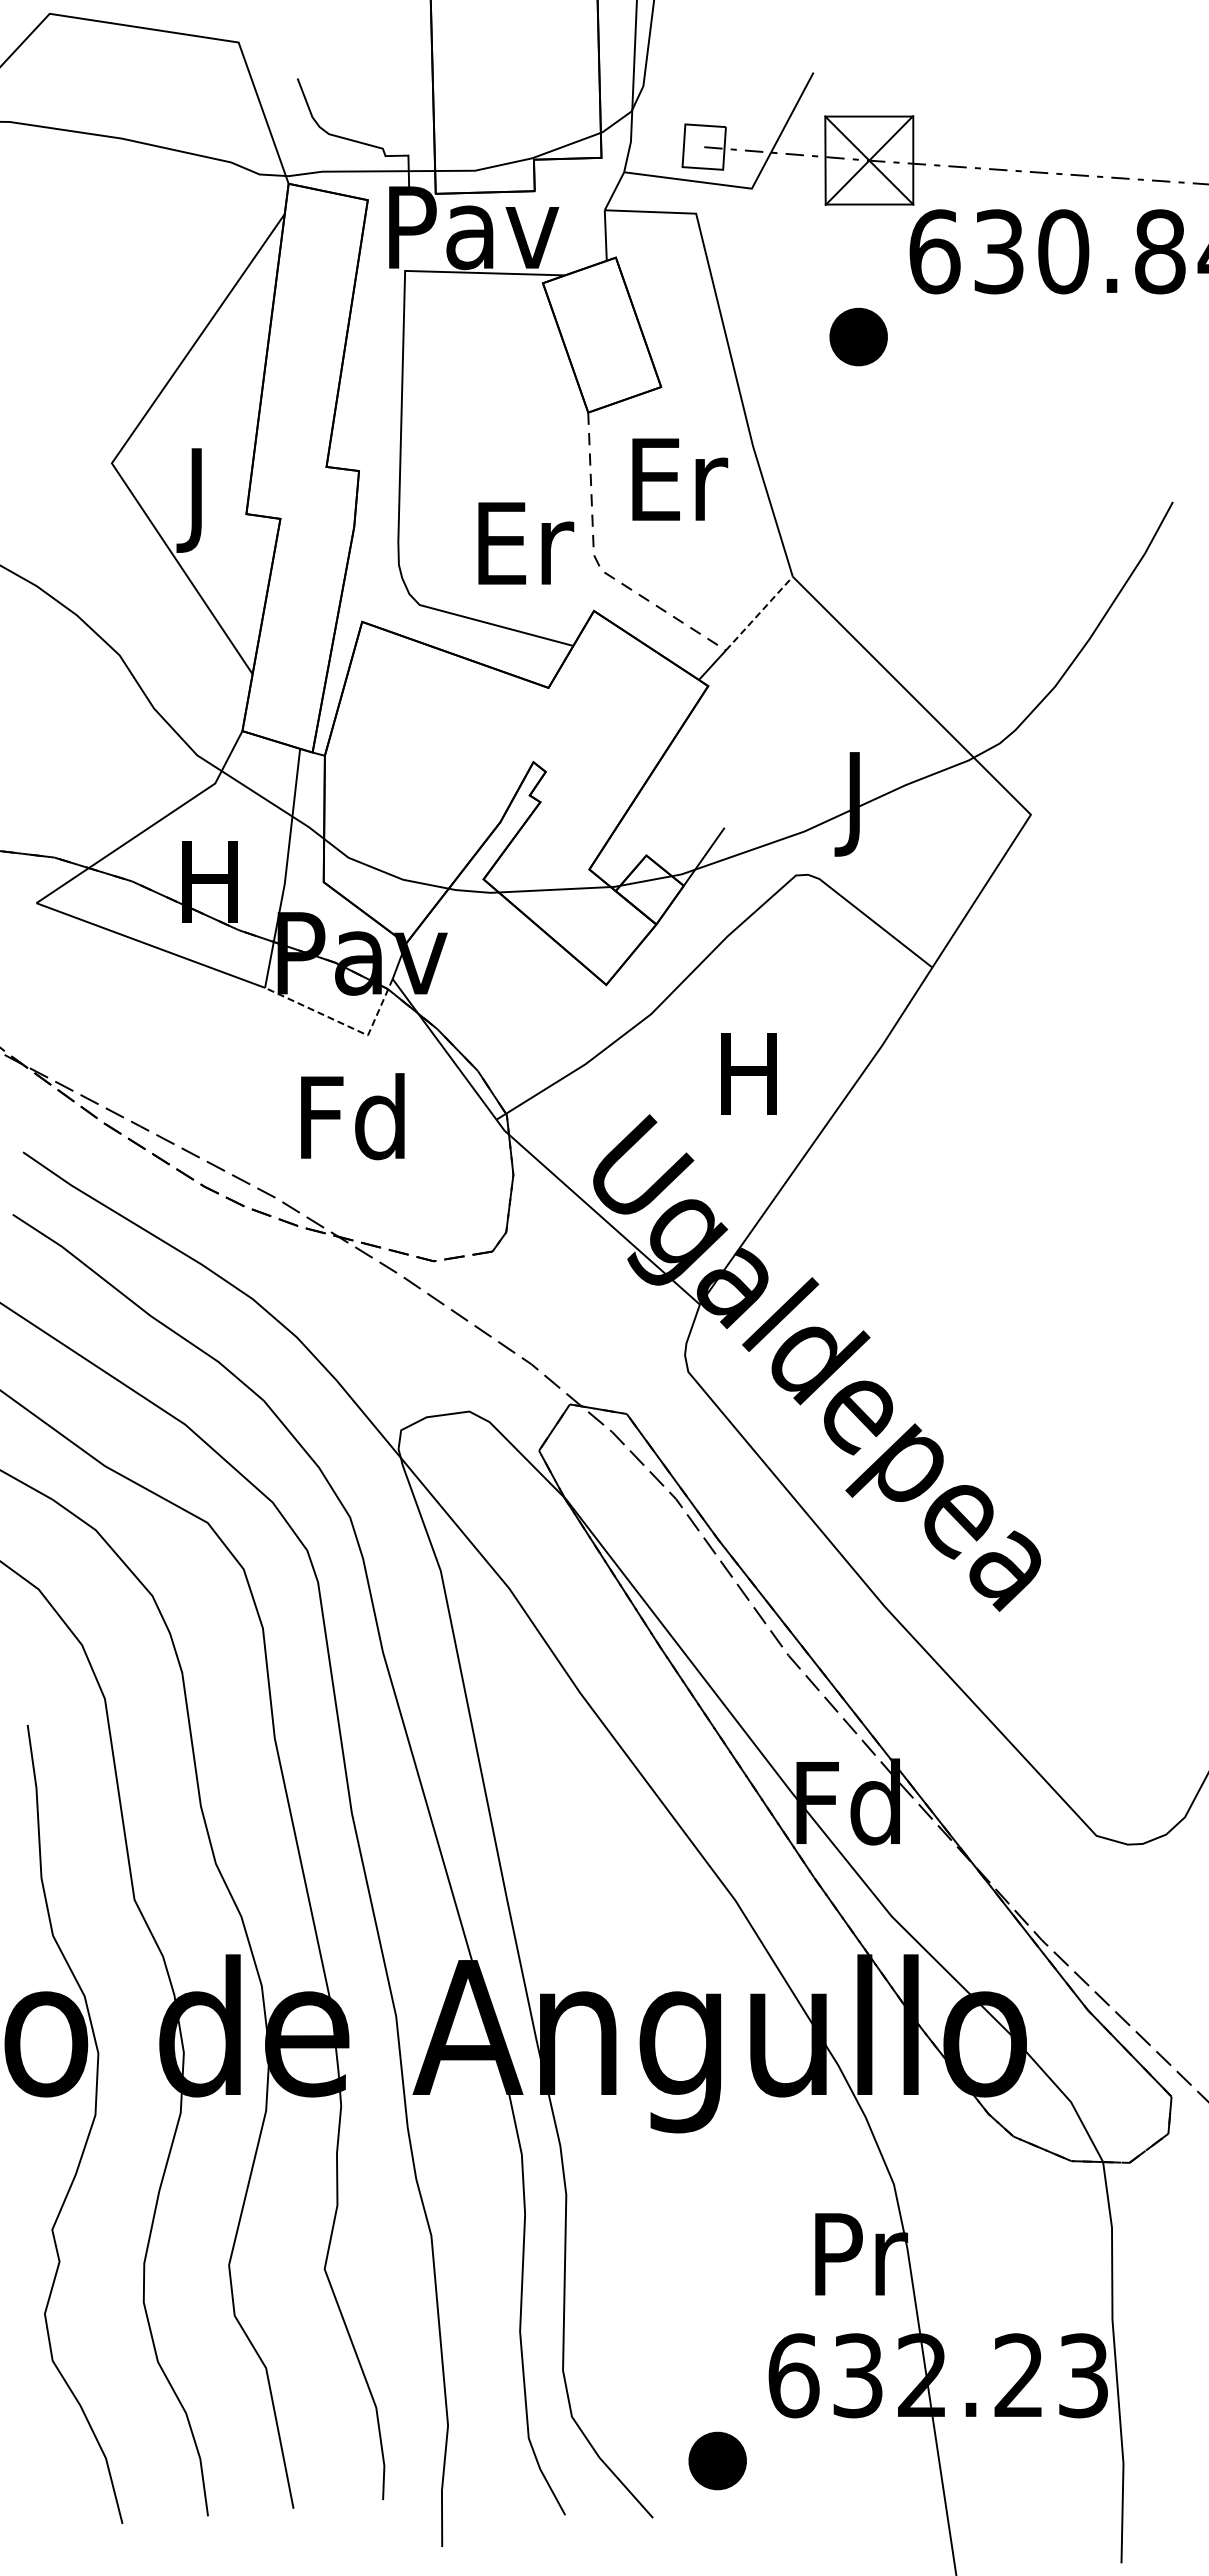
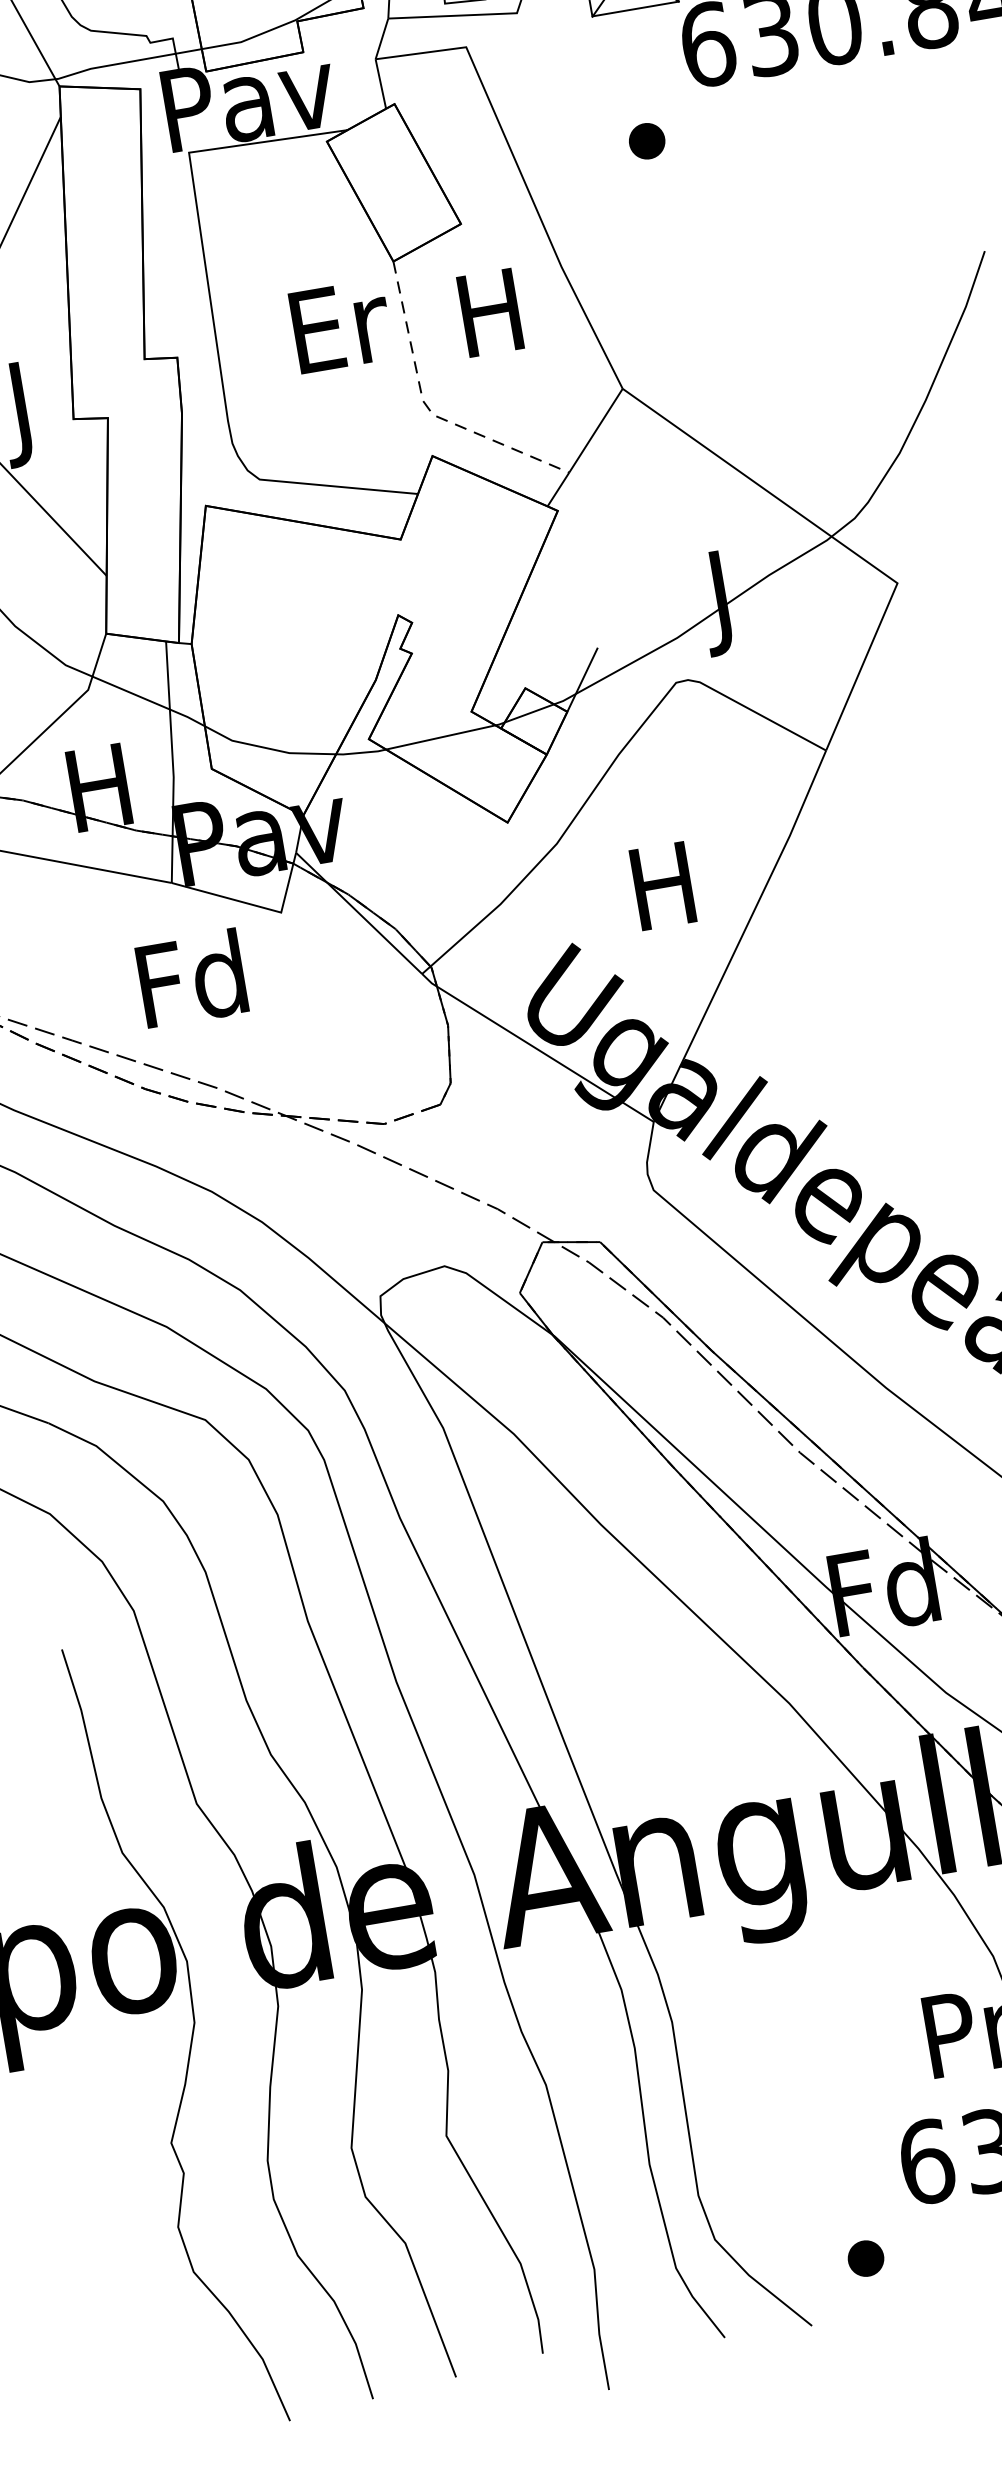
part: (858, 336) -> (646, 140), size x0.62
text: (680, 479) -> (495, 311), Er -> H
text: (526, 543) -> (341, 326), moved
line: (759, 613) -> (596, 430), dashed -> solid
line: (344, 1024) -> (256, 905), dashed -> solid
text: (352, 1116) -> (191, 978), moved
part: (717, 2460) -> (865, 2258), size x0.62

